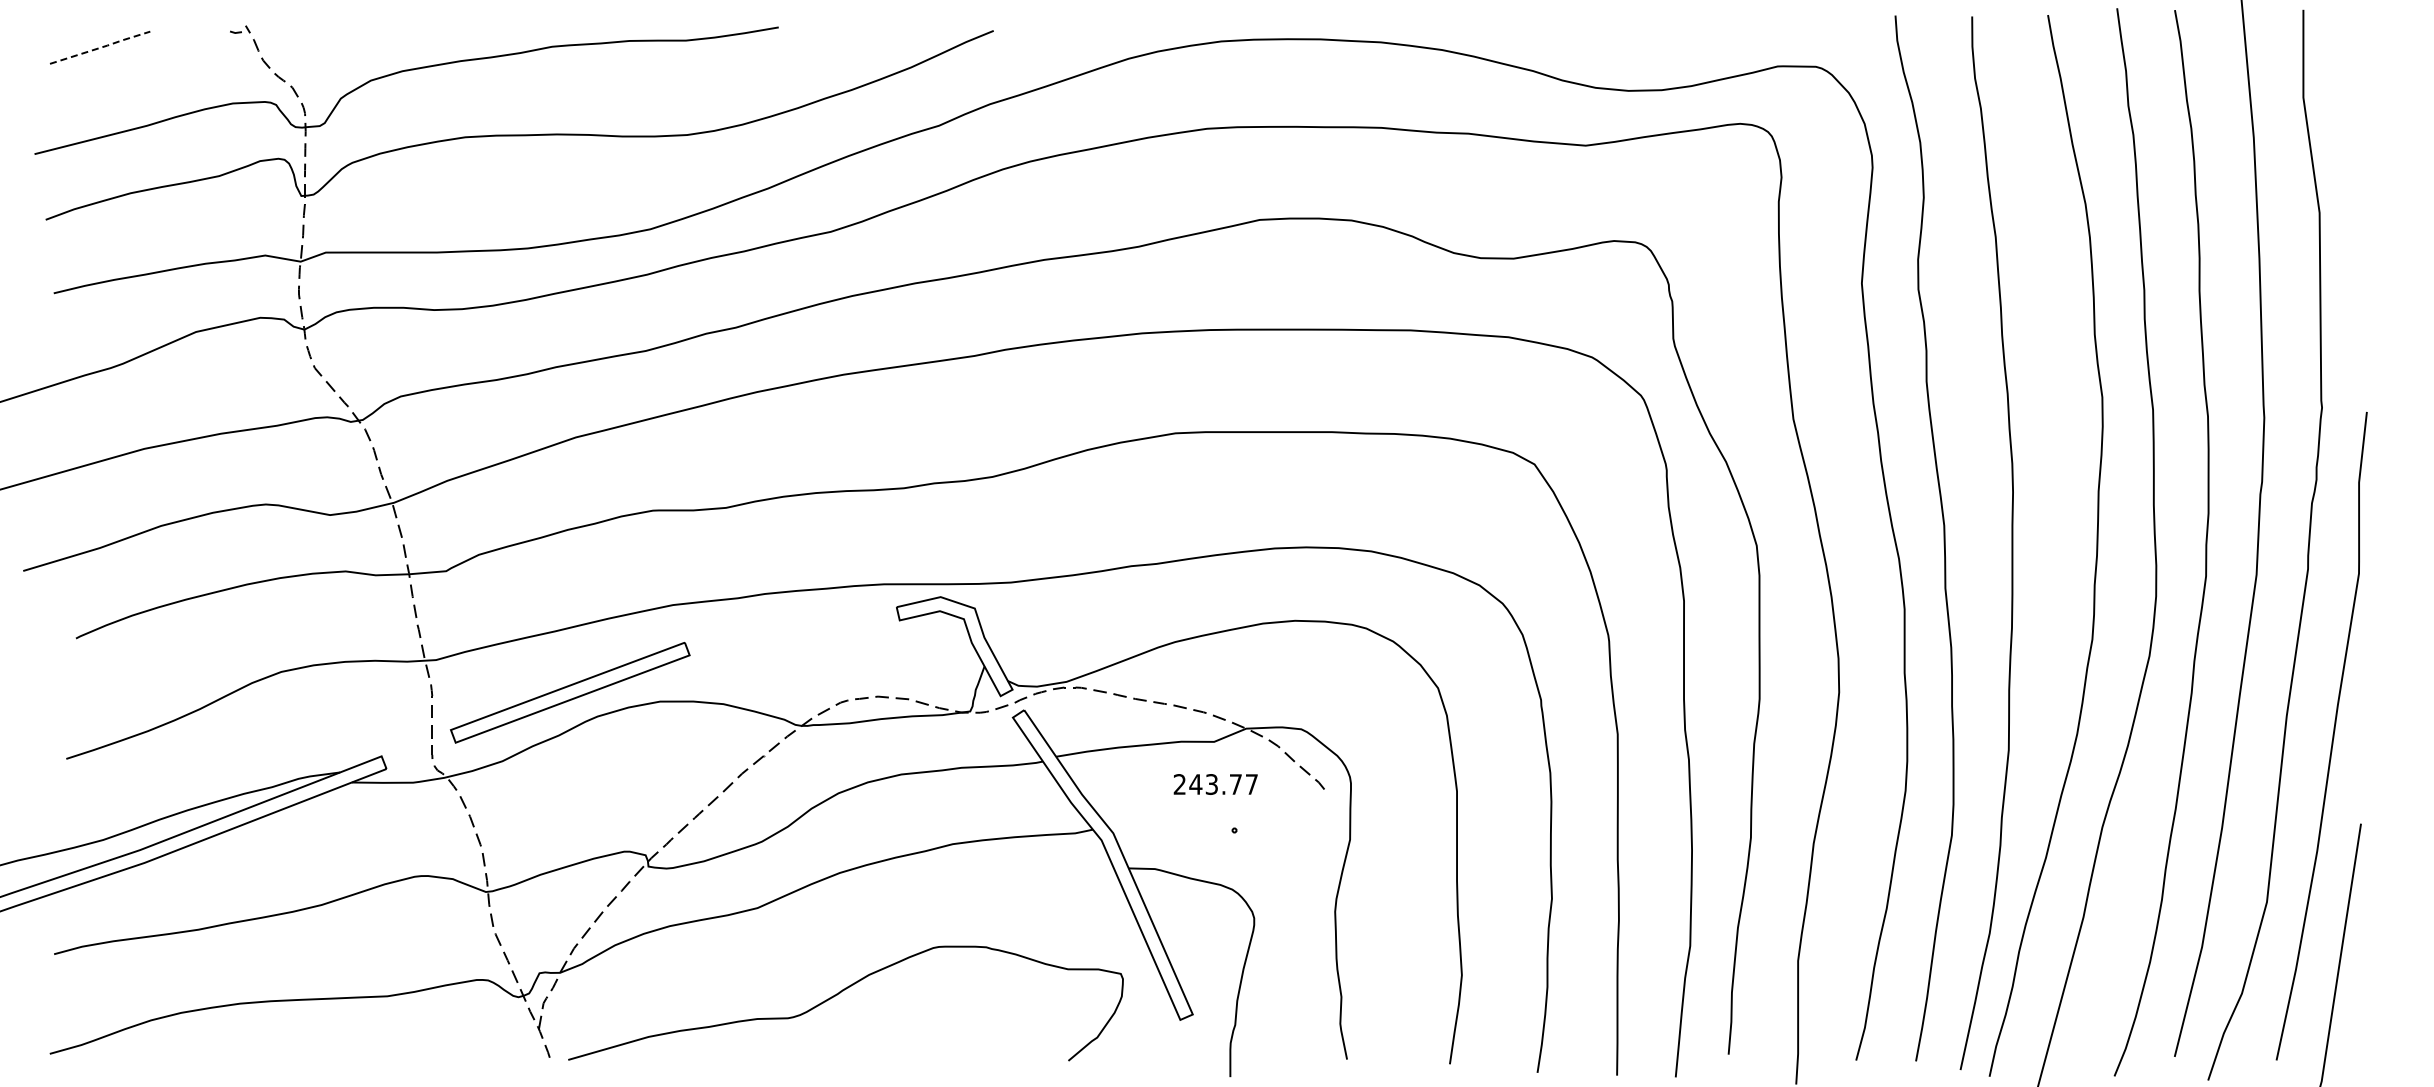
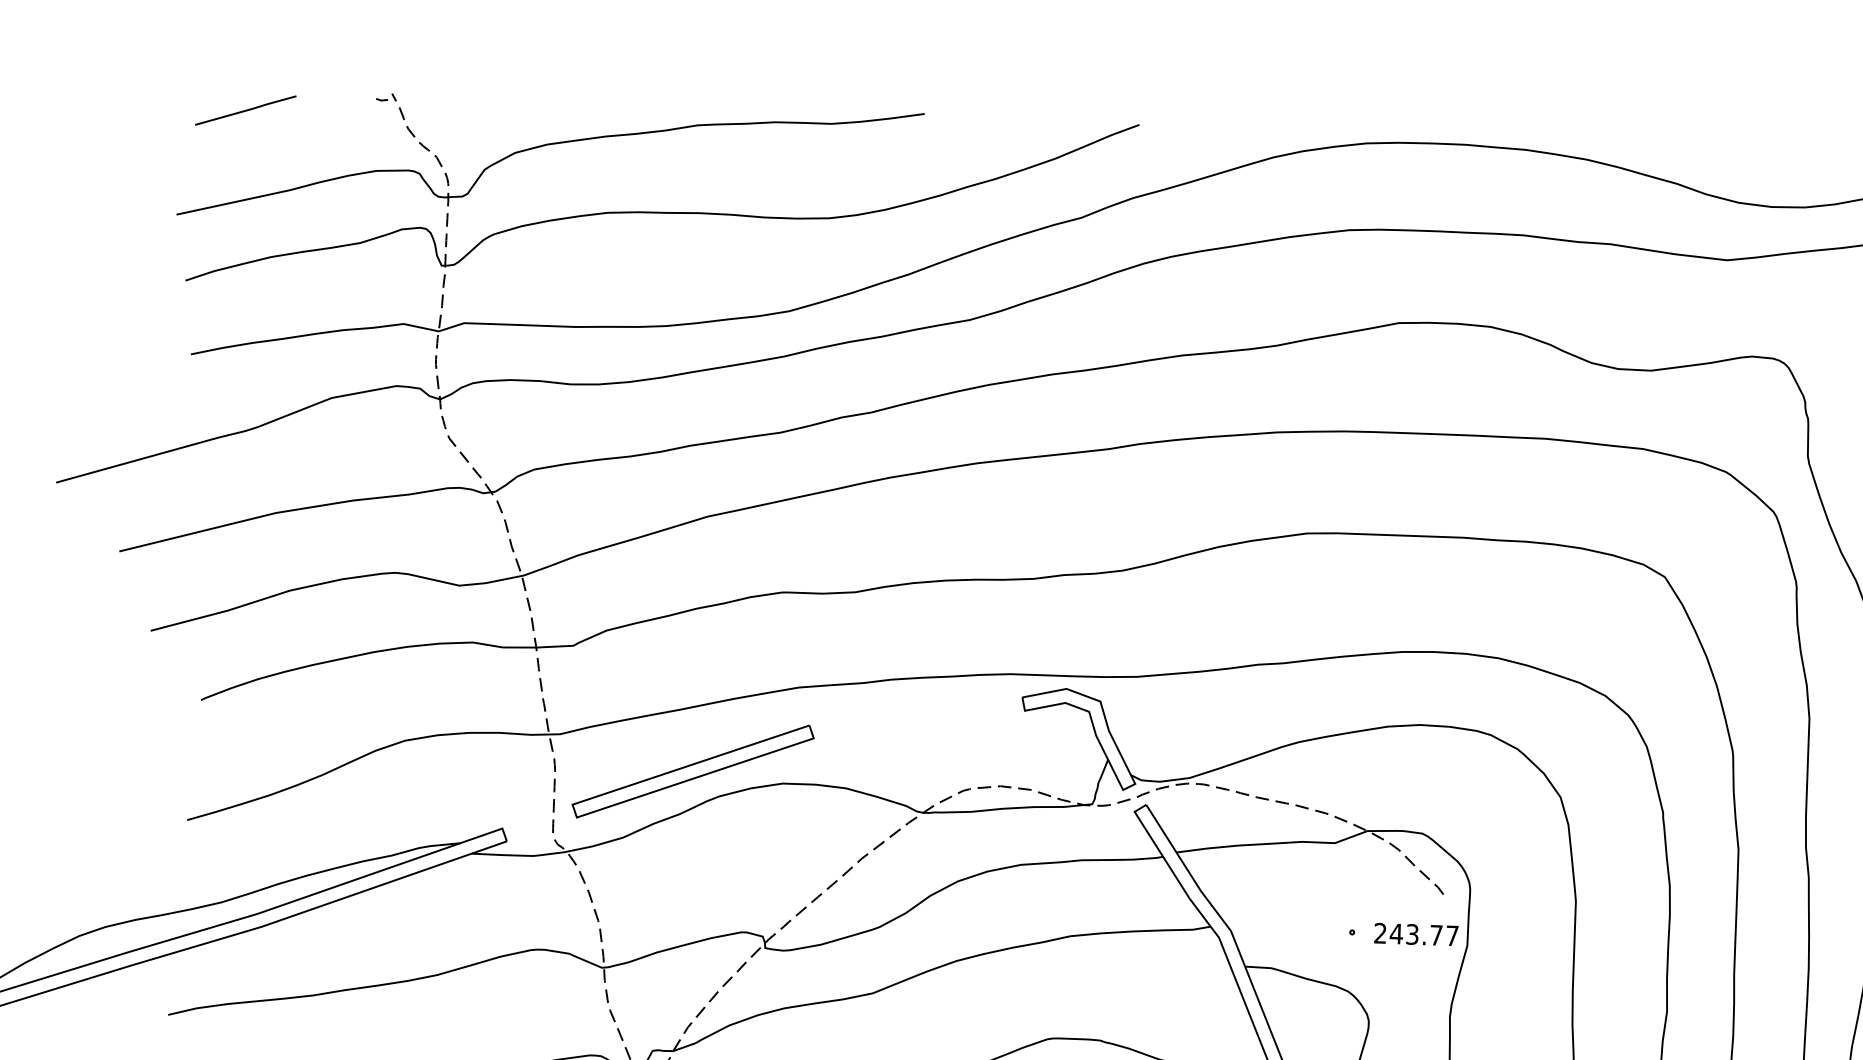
line: (101, 47) -> (247, 110), dashed -> solid
text: (1215, 784) -> (1416, 934), moved

